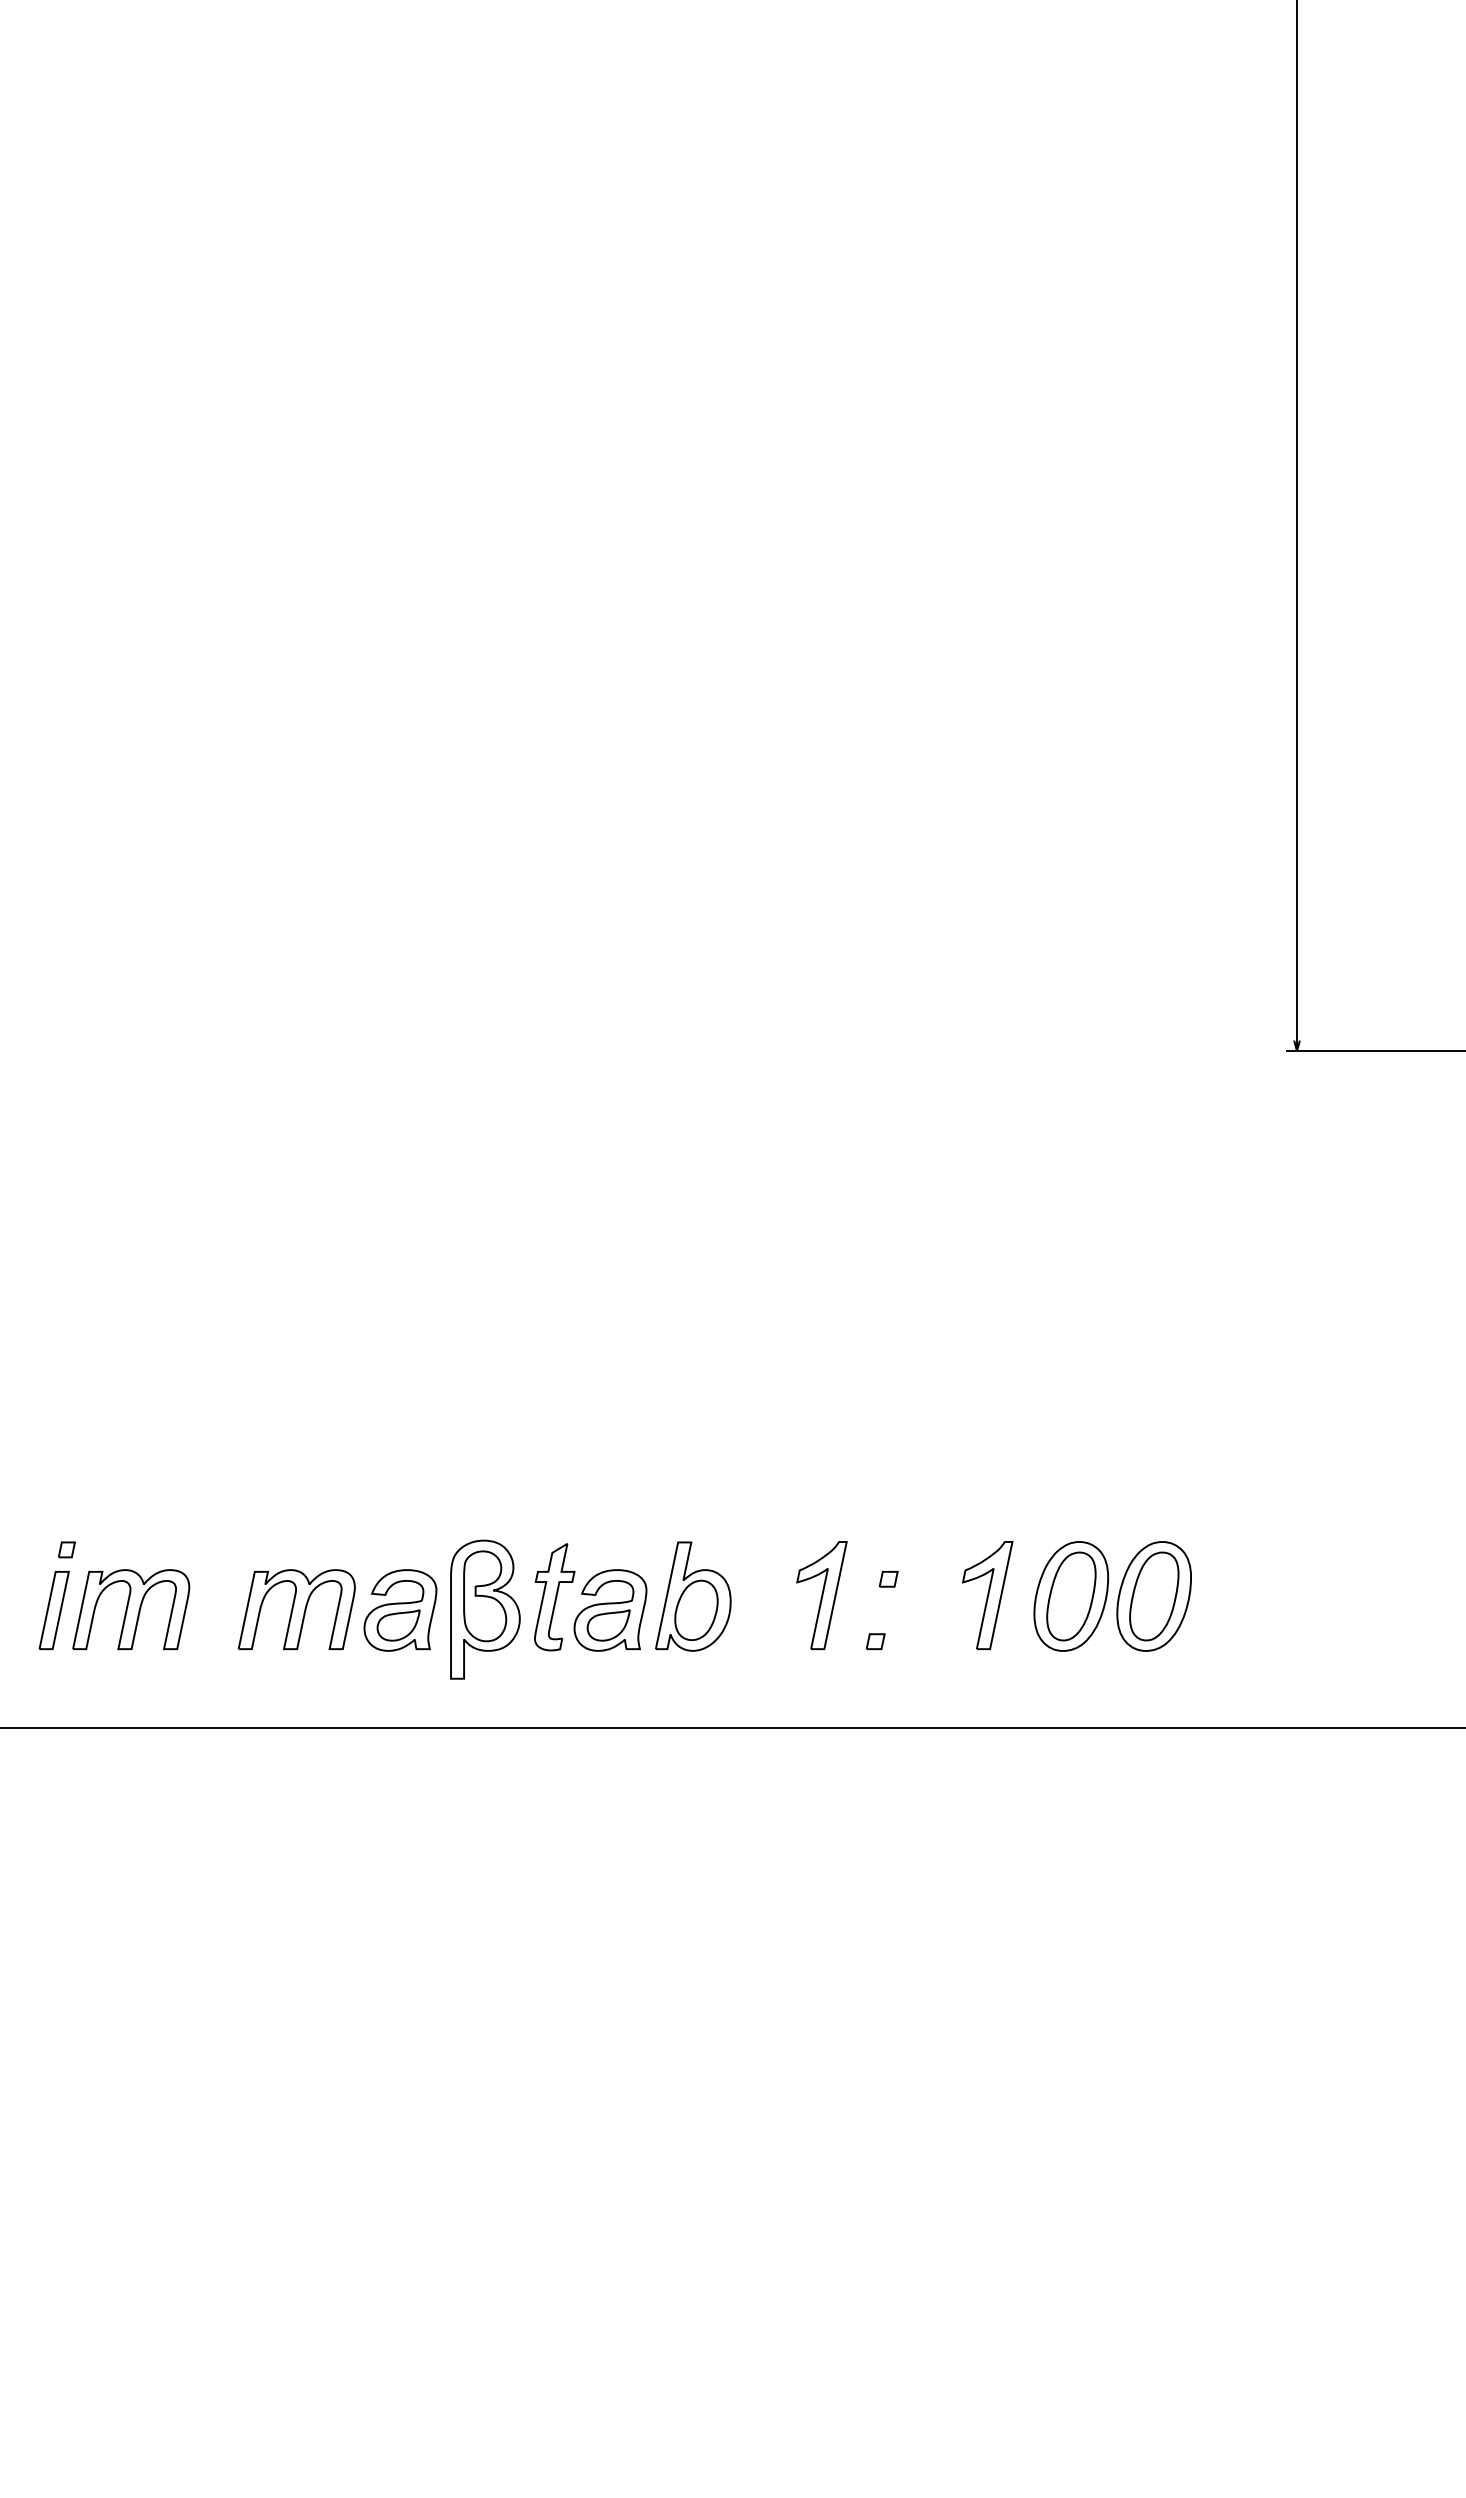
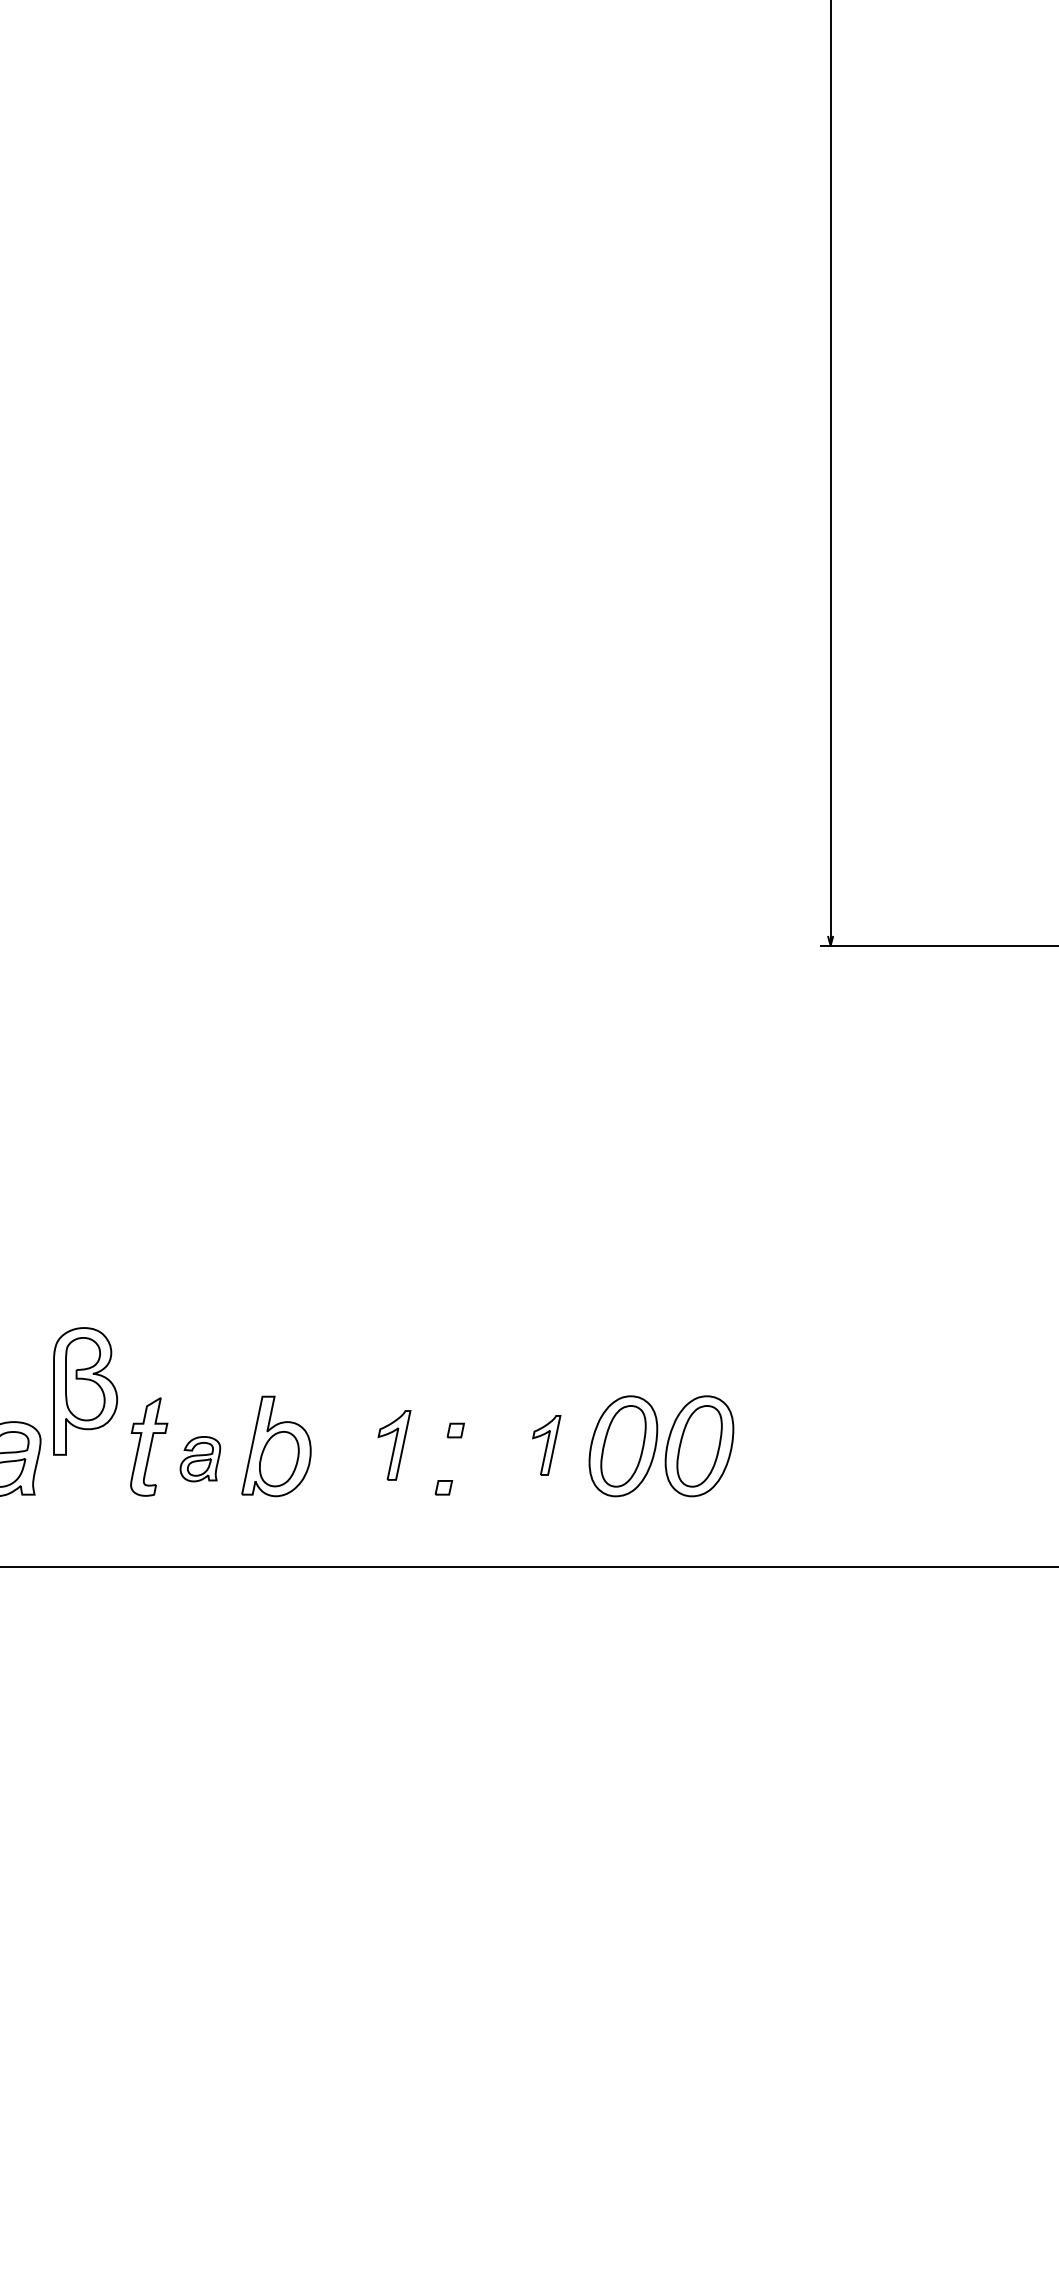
part: (821, 1595) -> (394, 1445), size x0.7
part: (987, 1595) -> (546, 1445), size x0.6
part: (485, 1609) -> (85, 1391), moved
part: (610, 1610) -> (200, 1459), size x0.6

